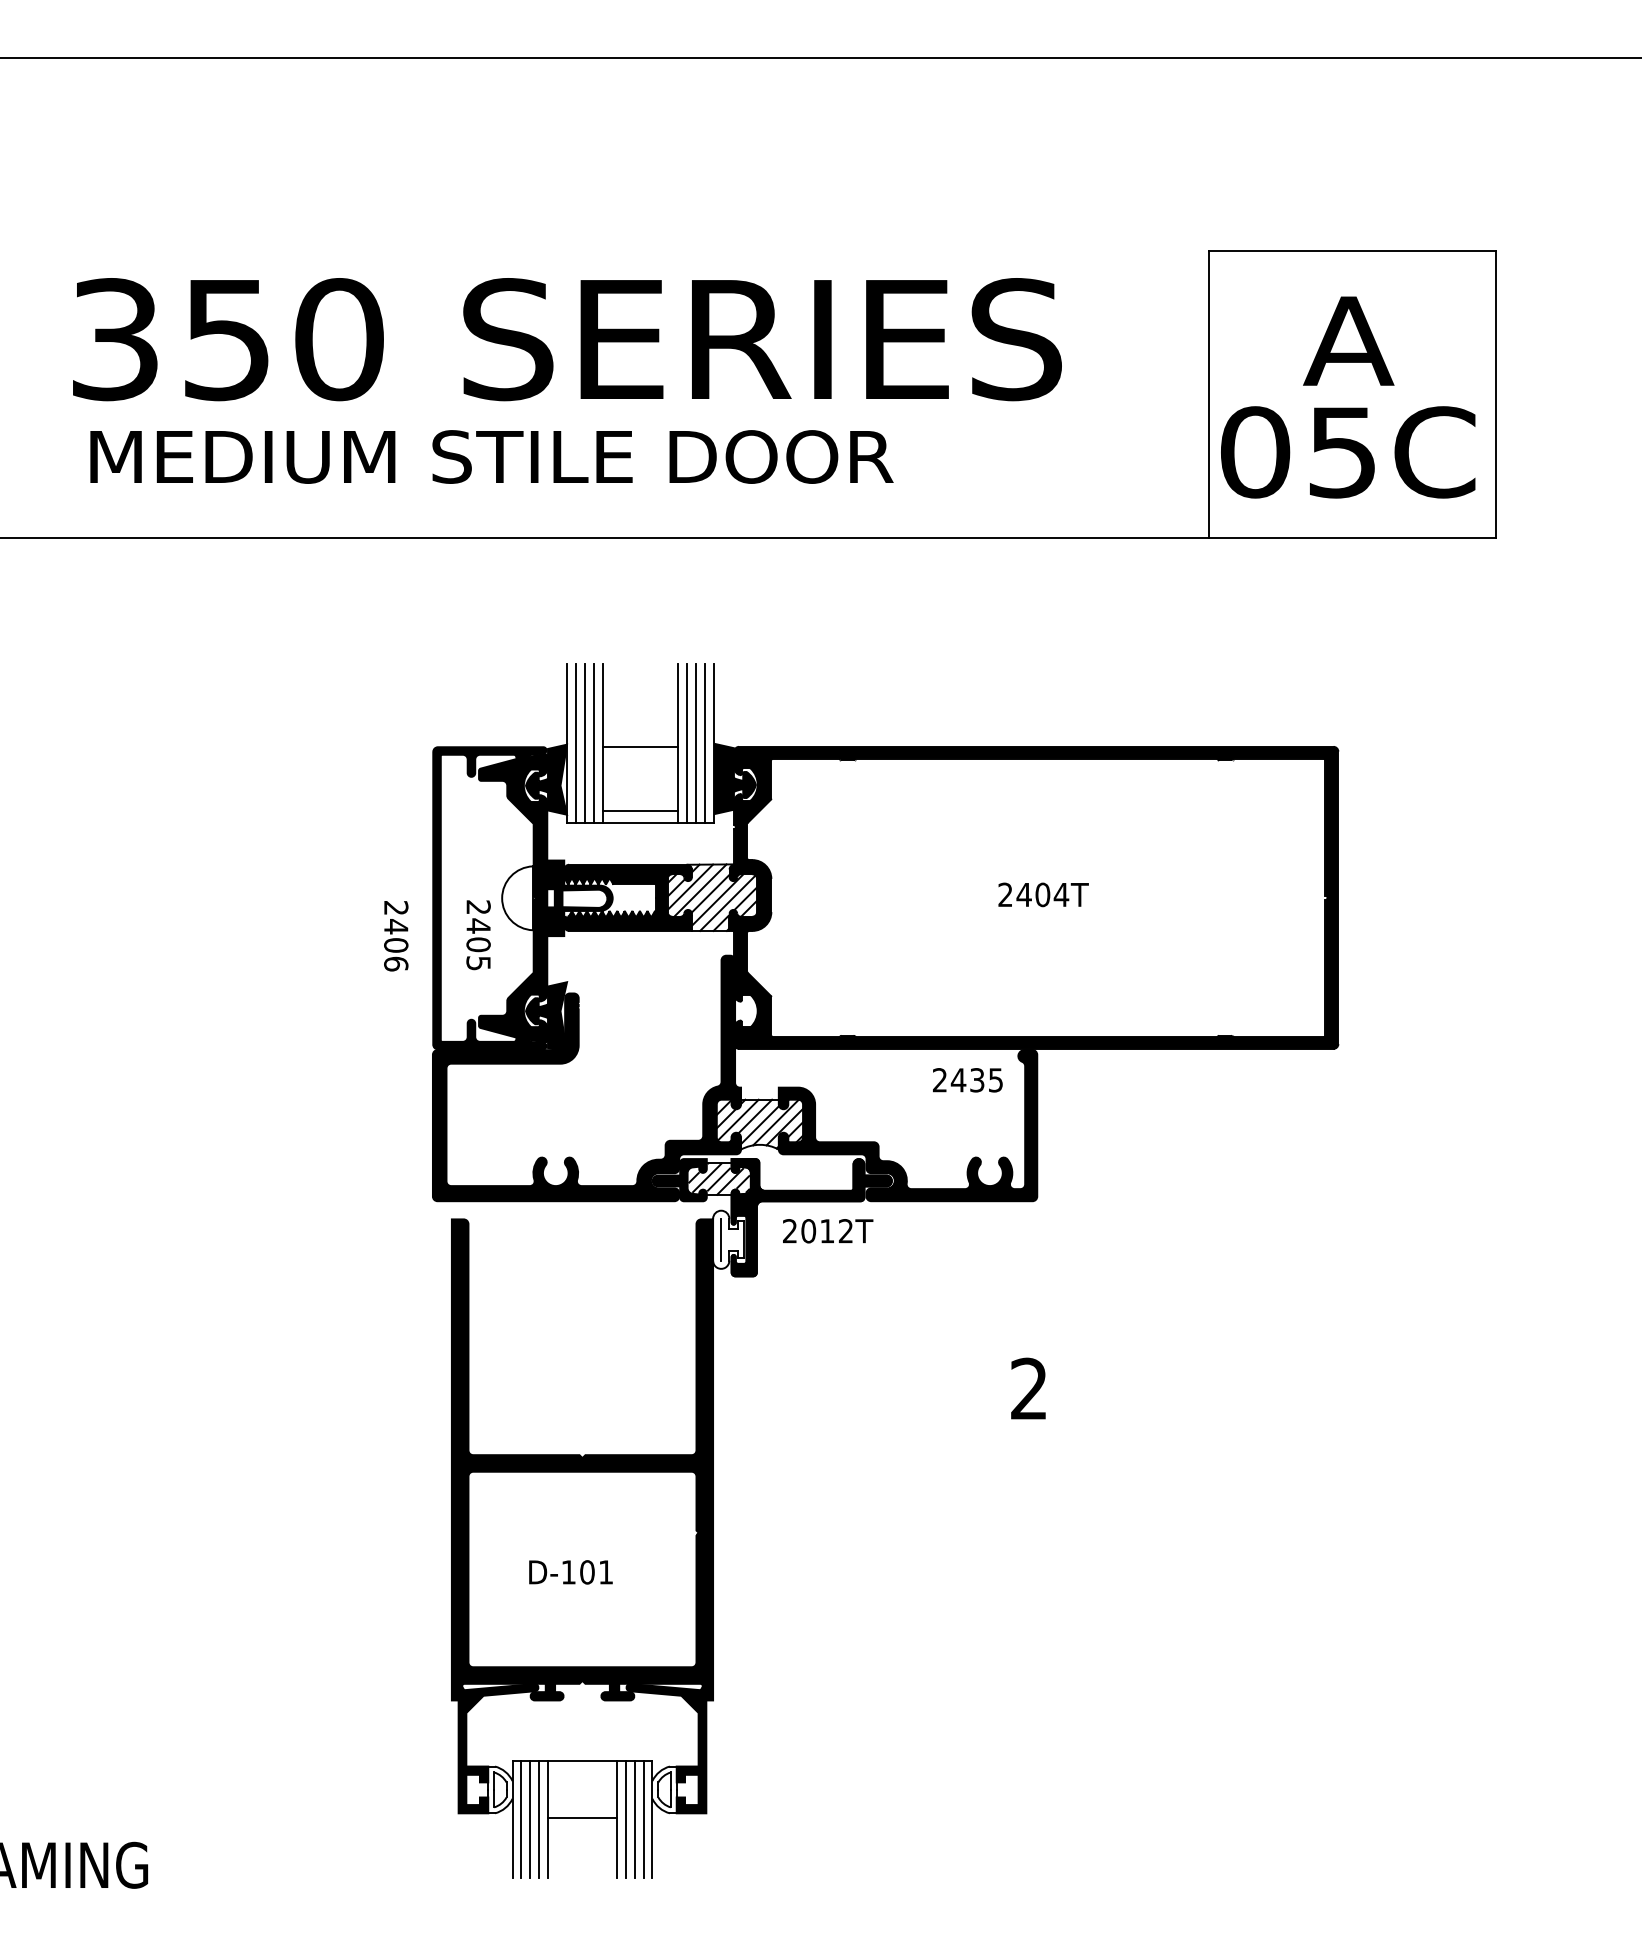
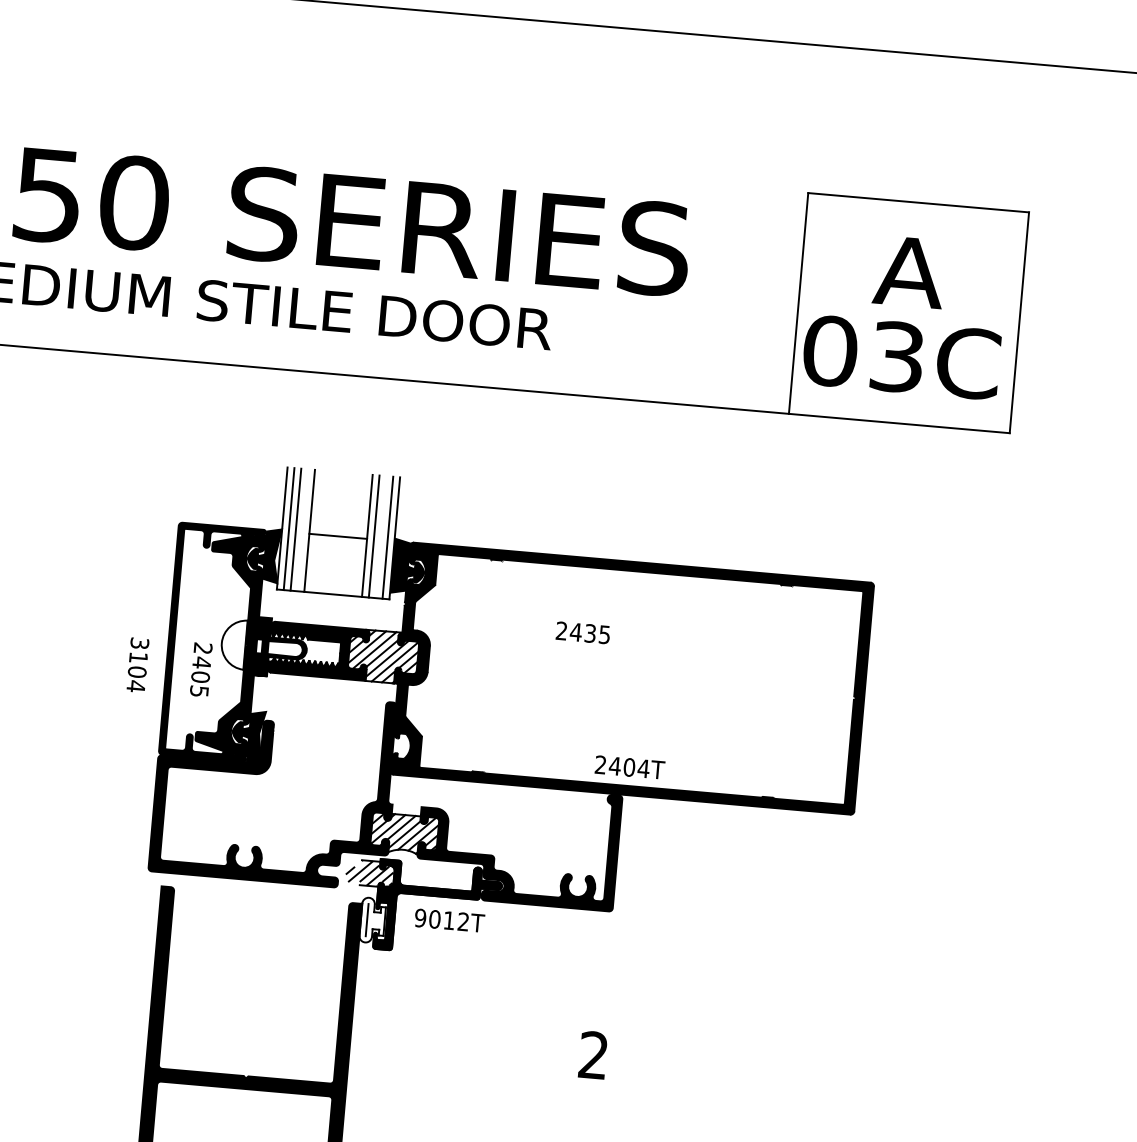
text: (1342, 452) -> (897, 357), 05C -> 03C
line: (594, 742) -> (303, 529), removed
line: (695, 742) -> (380, 536), removed
line: (640, 811) -> (333, 585), removed
text: (1043, 894) -> (629, 767), moved
text: (396, 936) -> (138, 665), 2406 -> 3104
text: (967, 1080) -> (582, 633), moved
fill: (679, 1180) -> (339, 871), removed
text: (789, 1231) -> (420, 918), 2012T -> 9012T

